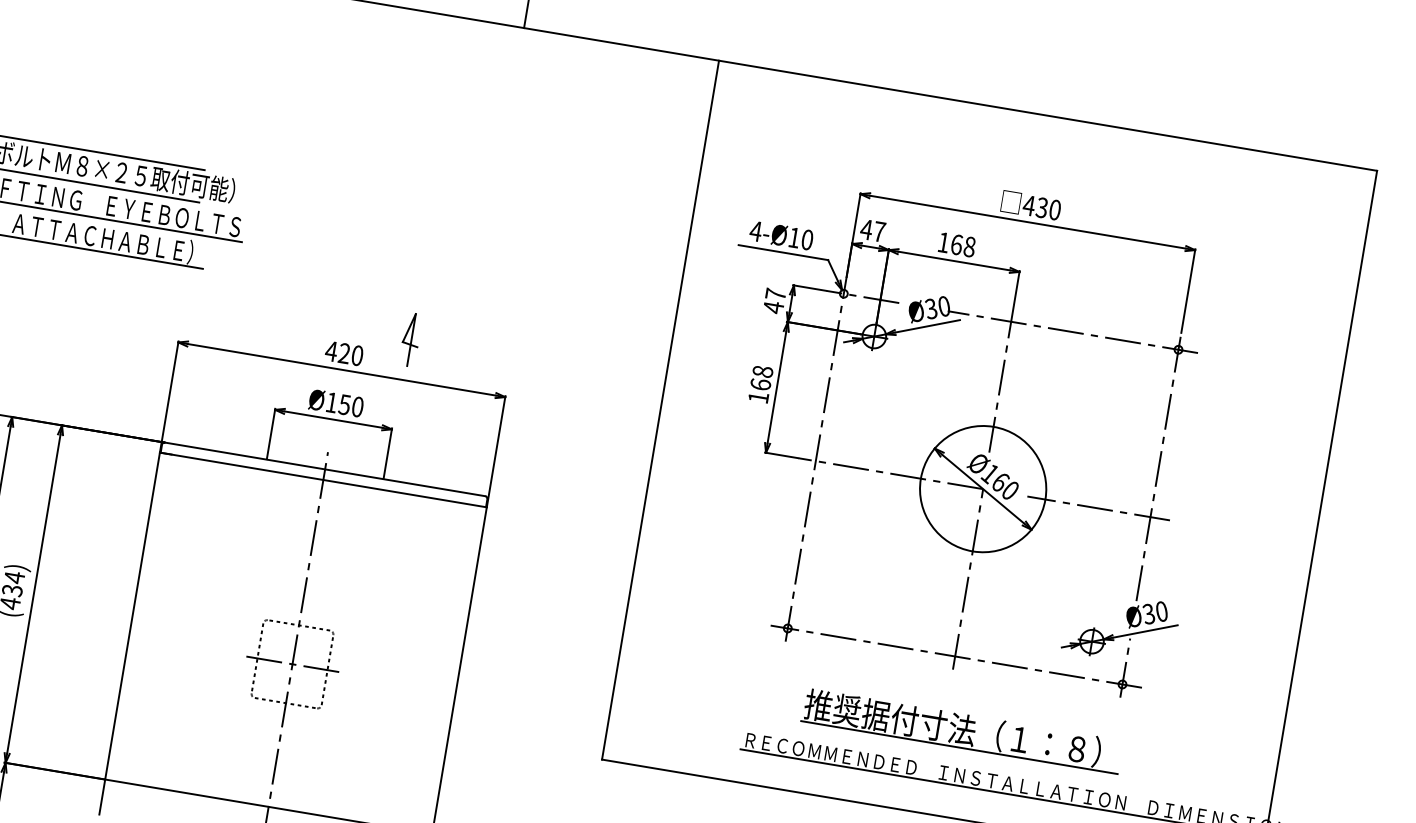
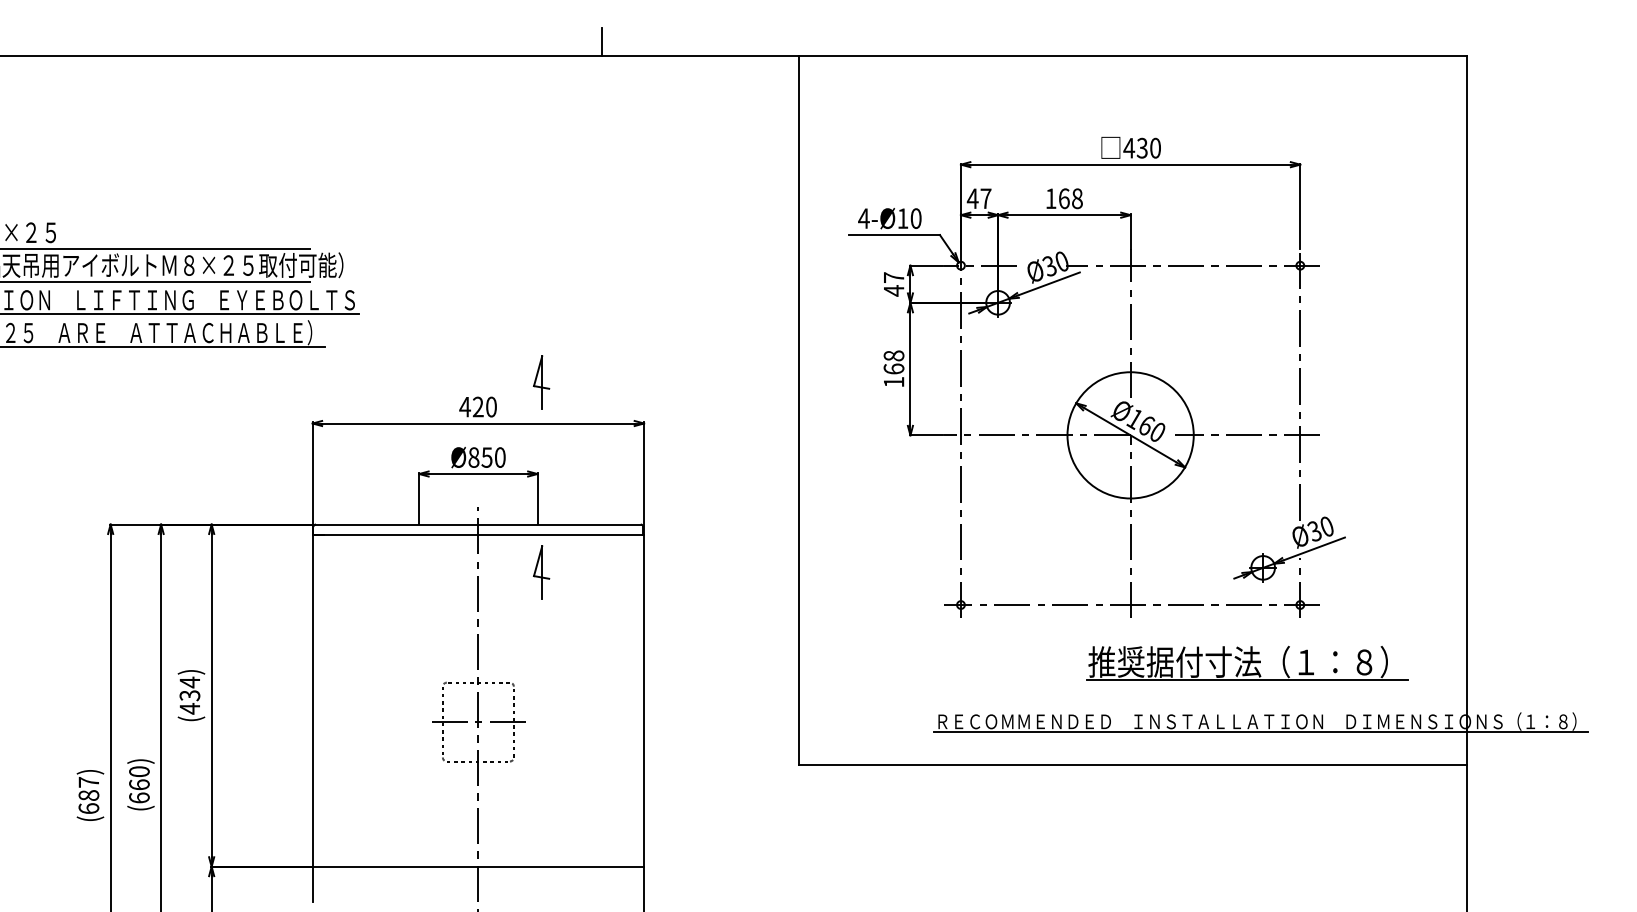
text: (331, 402) -> (473, 457), Ø150 -> Ø850
part: (379, 527) -> (541, 572), added
part: (961, 730) -> (1247, 662), moved

